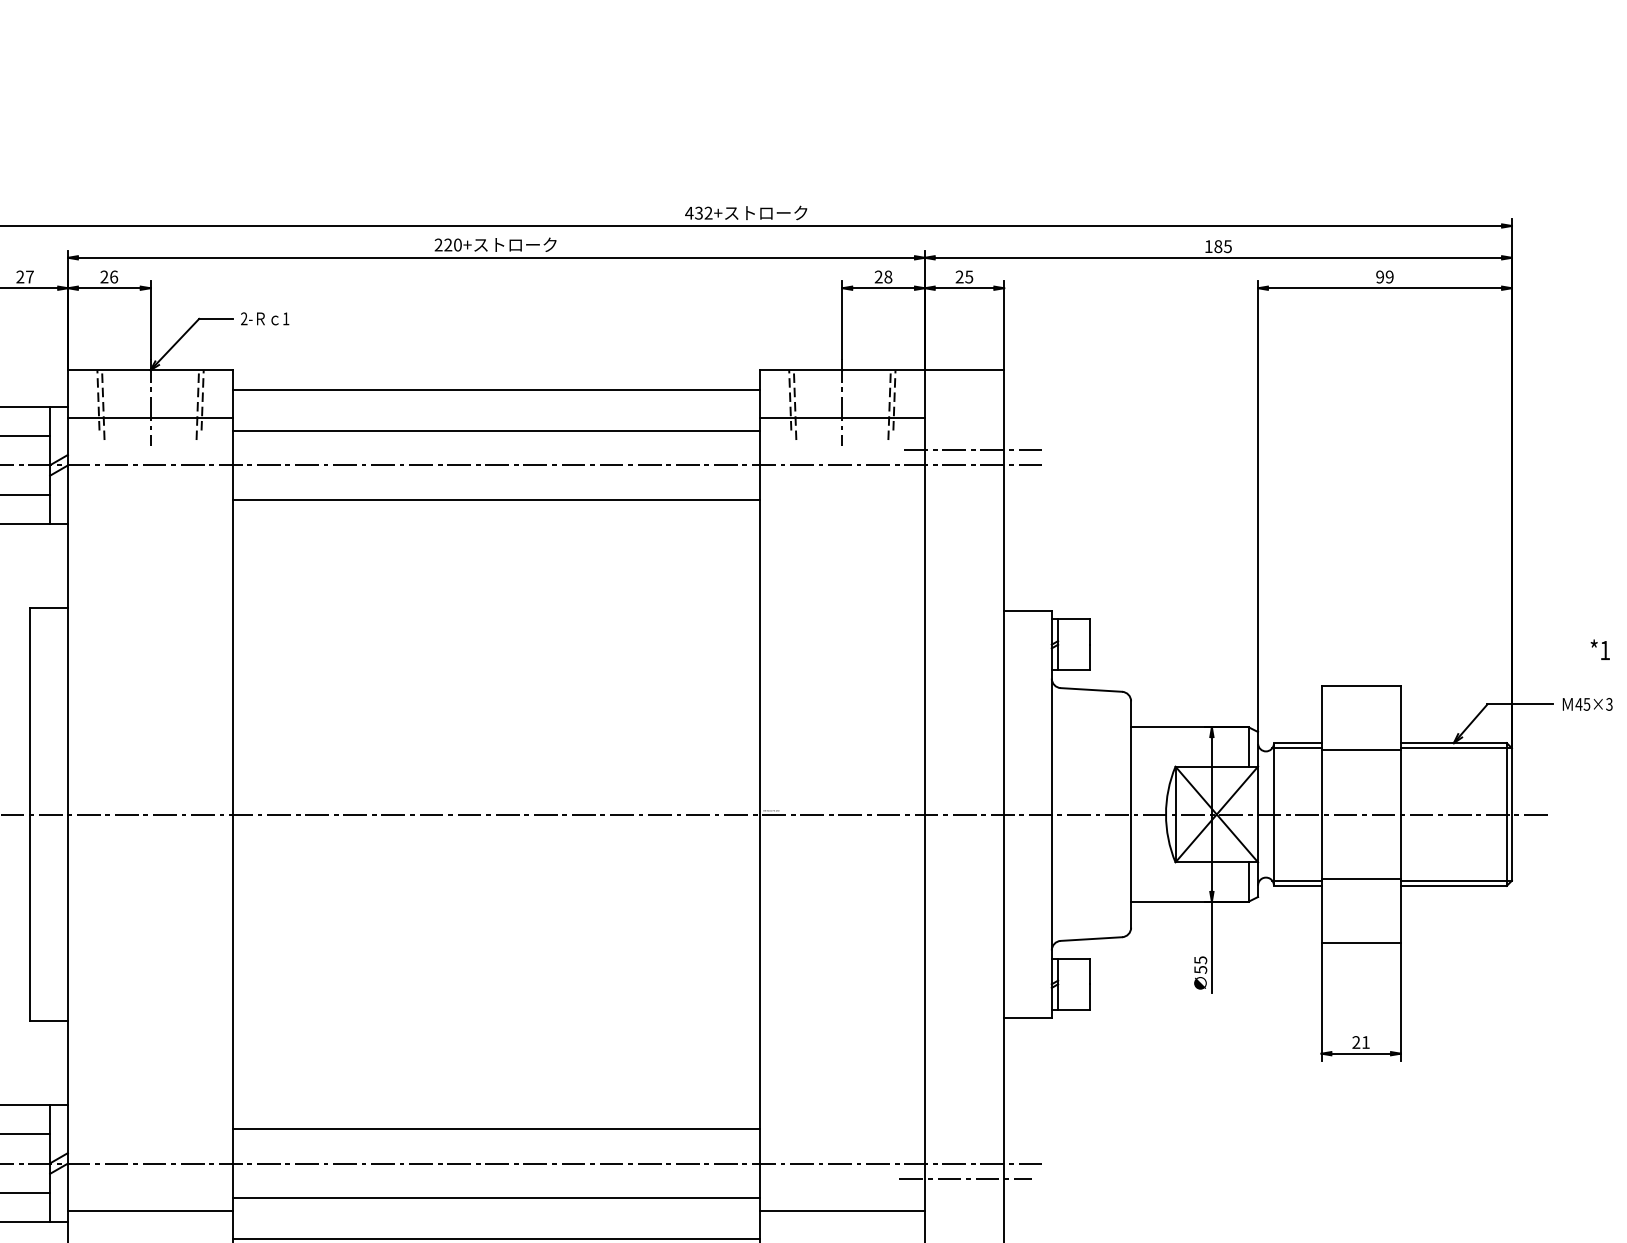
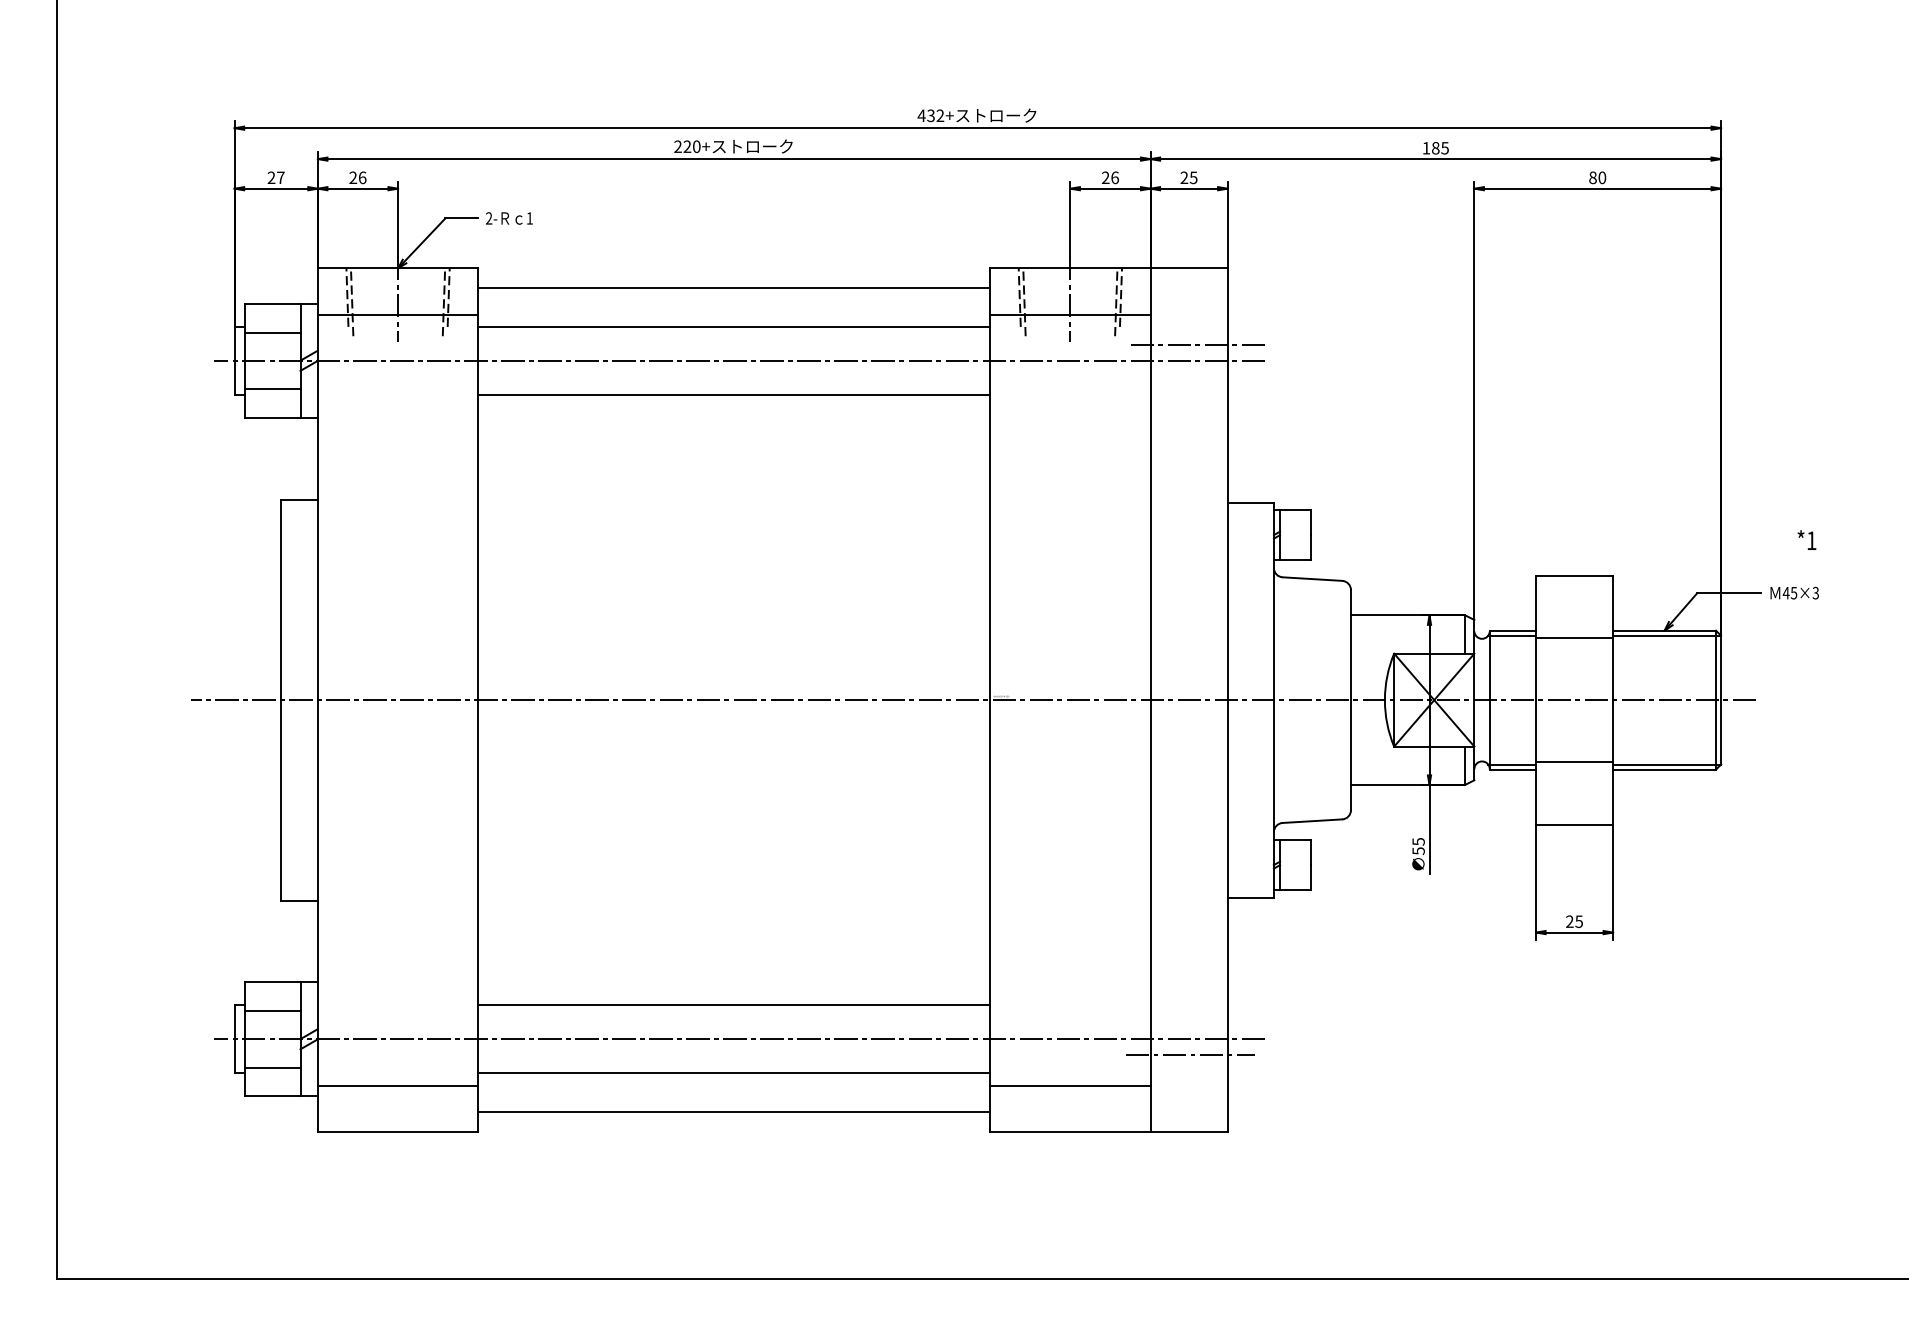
text: (887, 276) -> (1114, 177), 28 -> 26
text: (1384, 276) -> (1597, 177), 99 -> 80
text: (1365, 1042) -> (1578, 921), 21 -> 25

